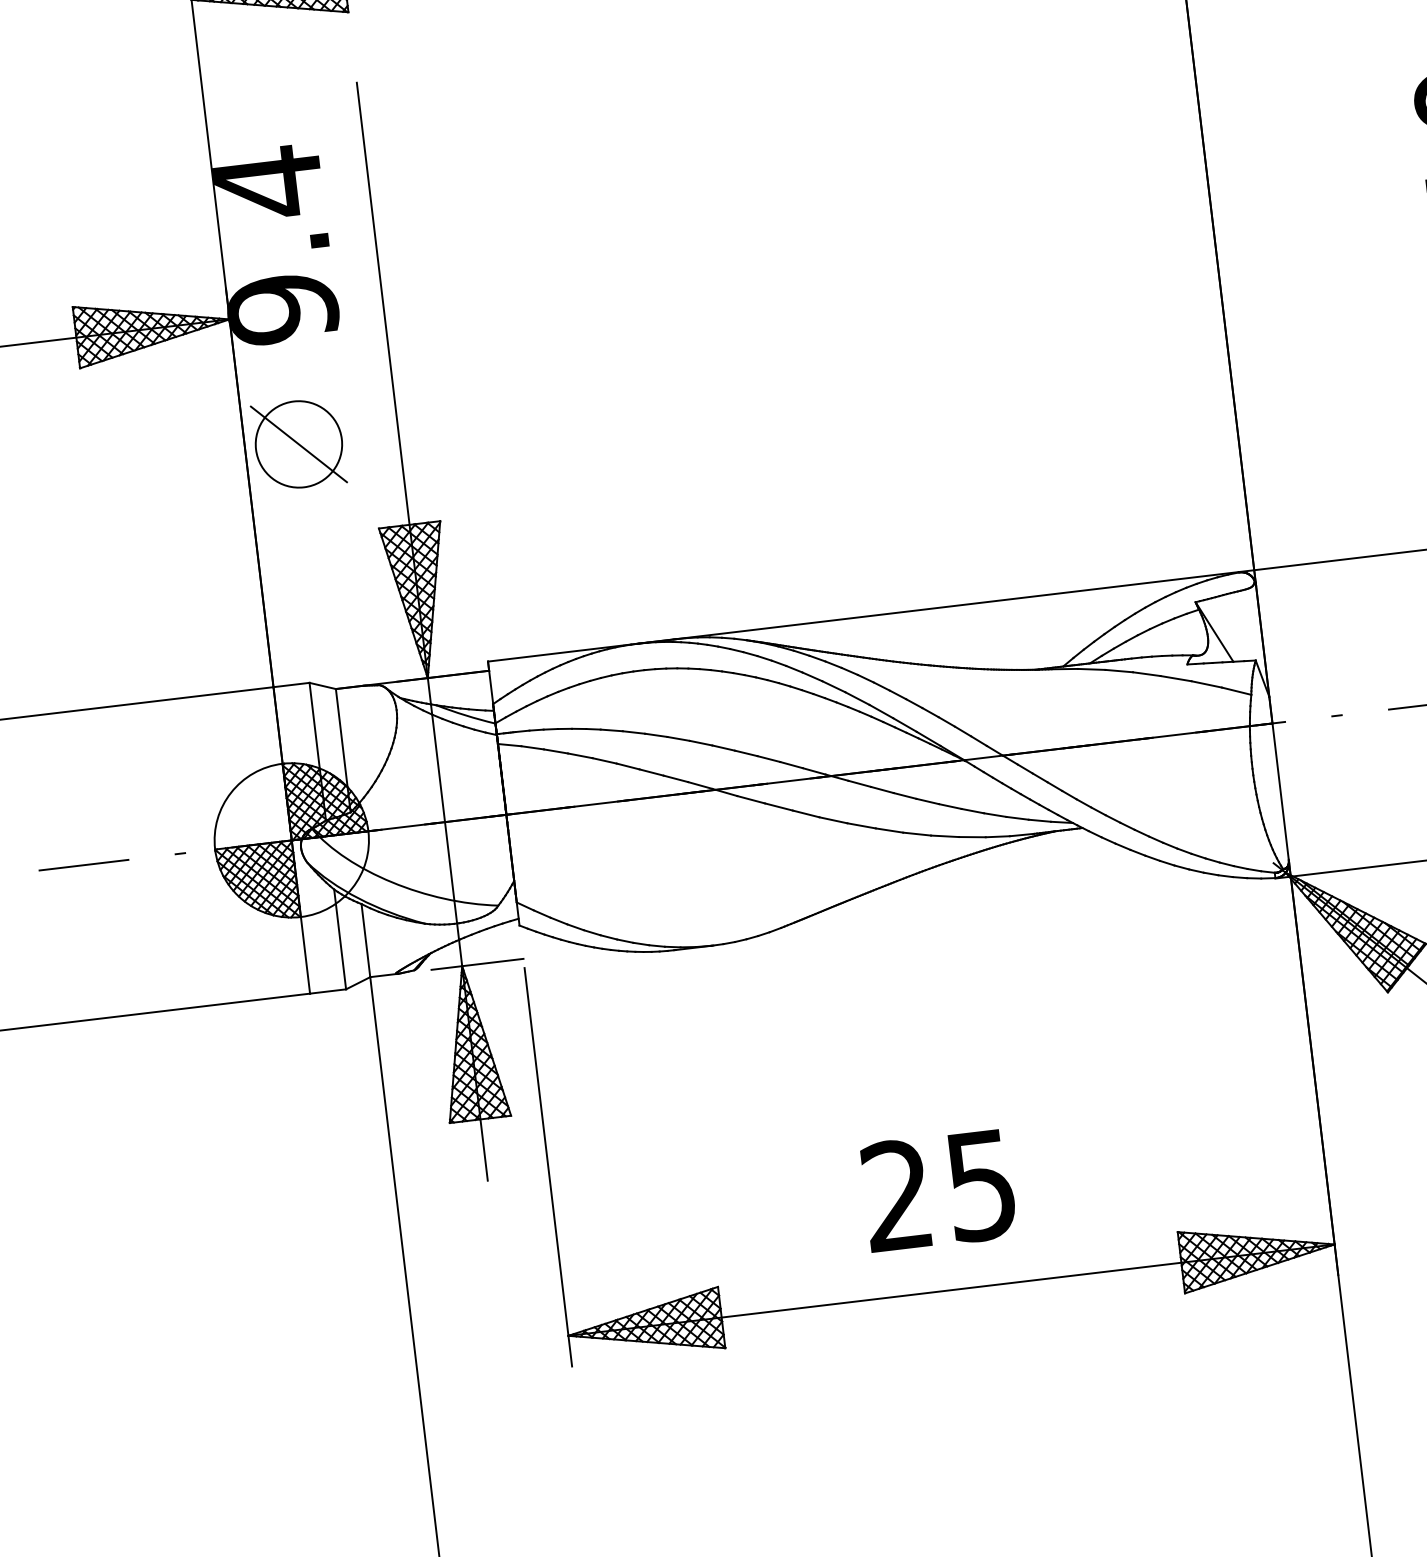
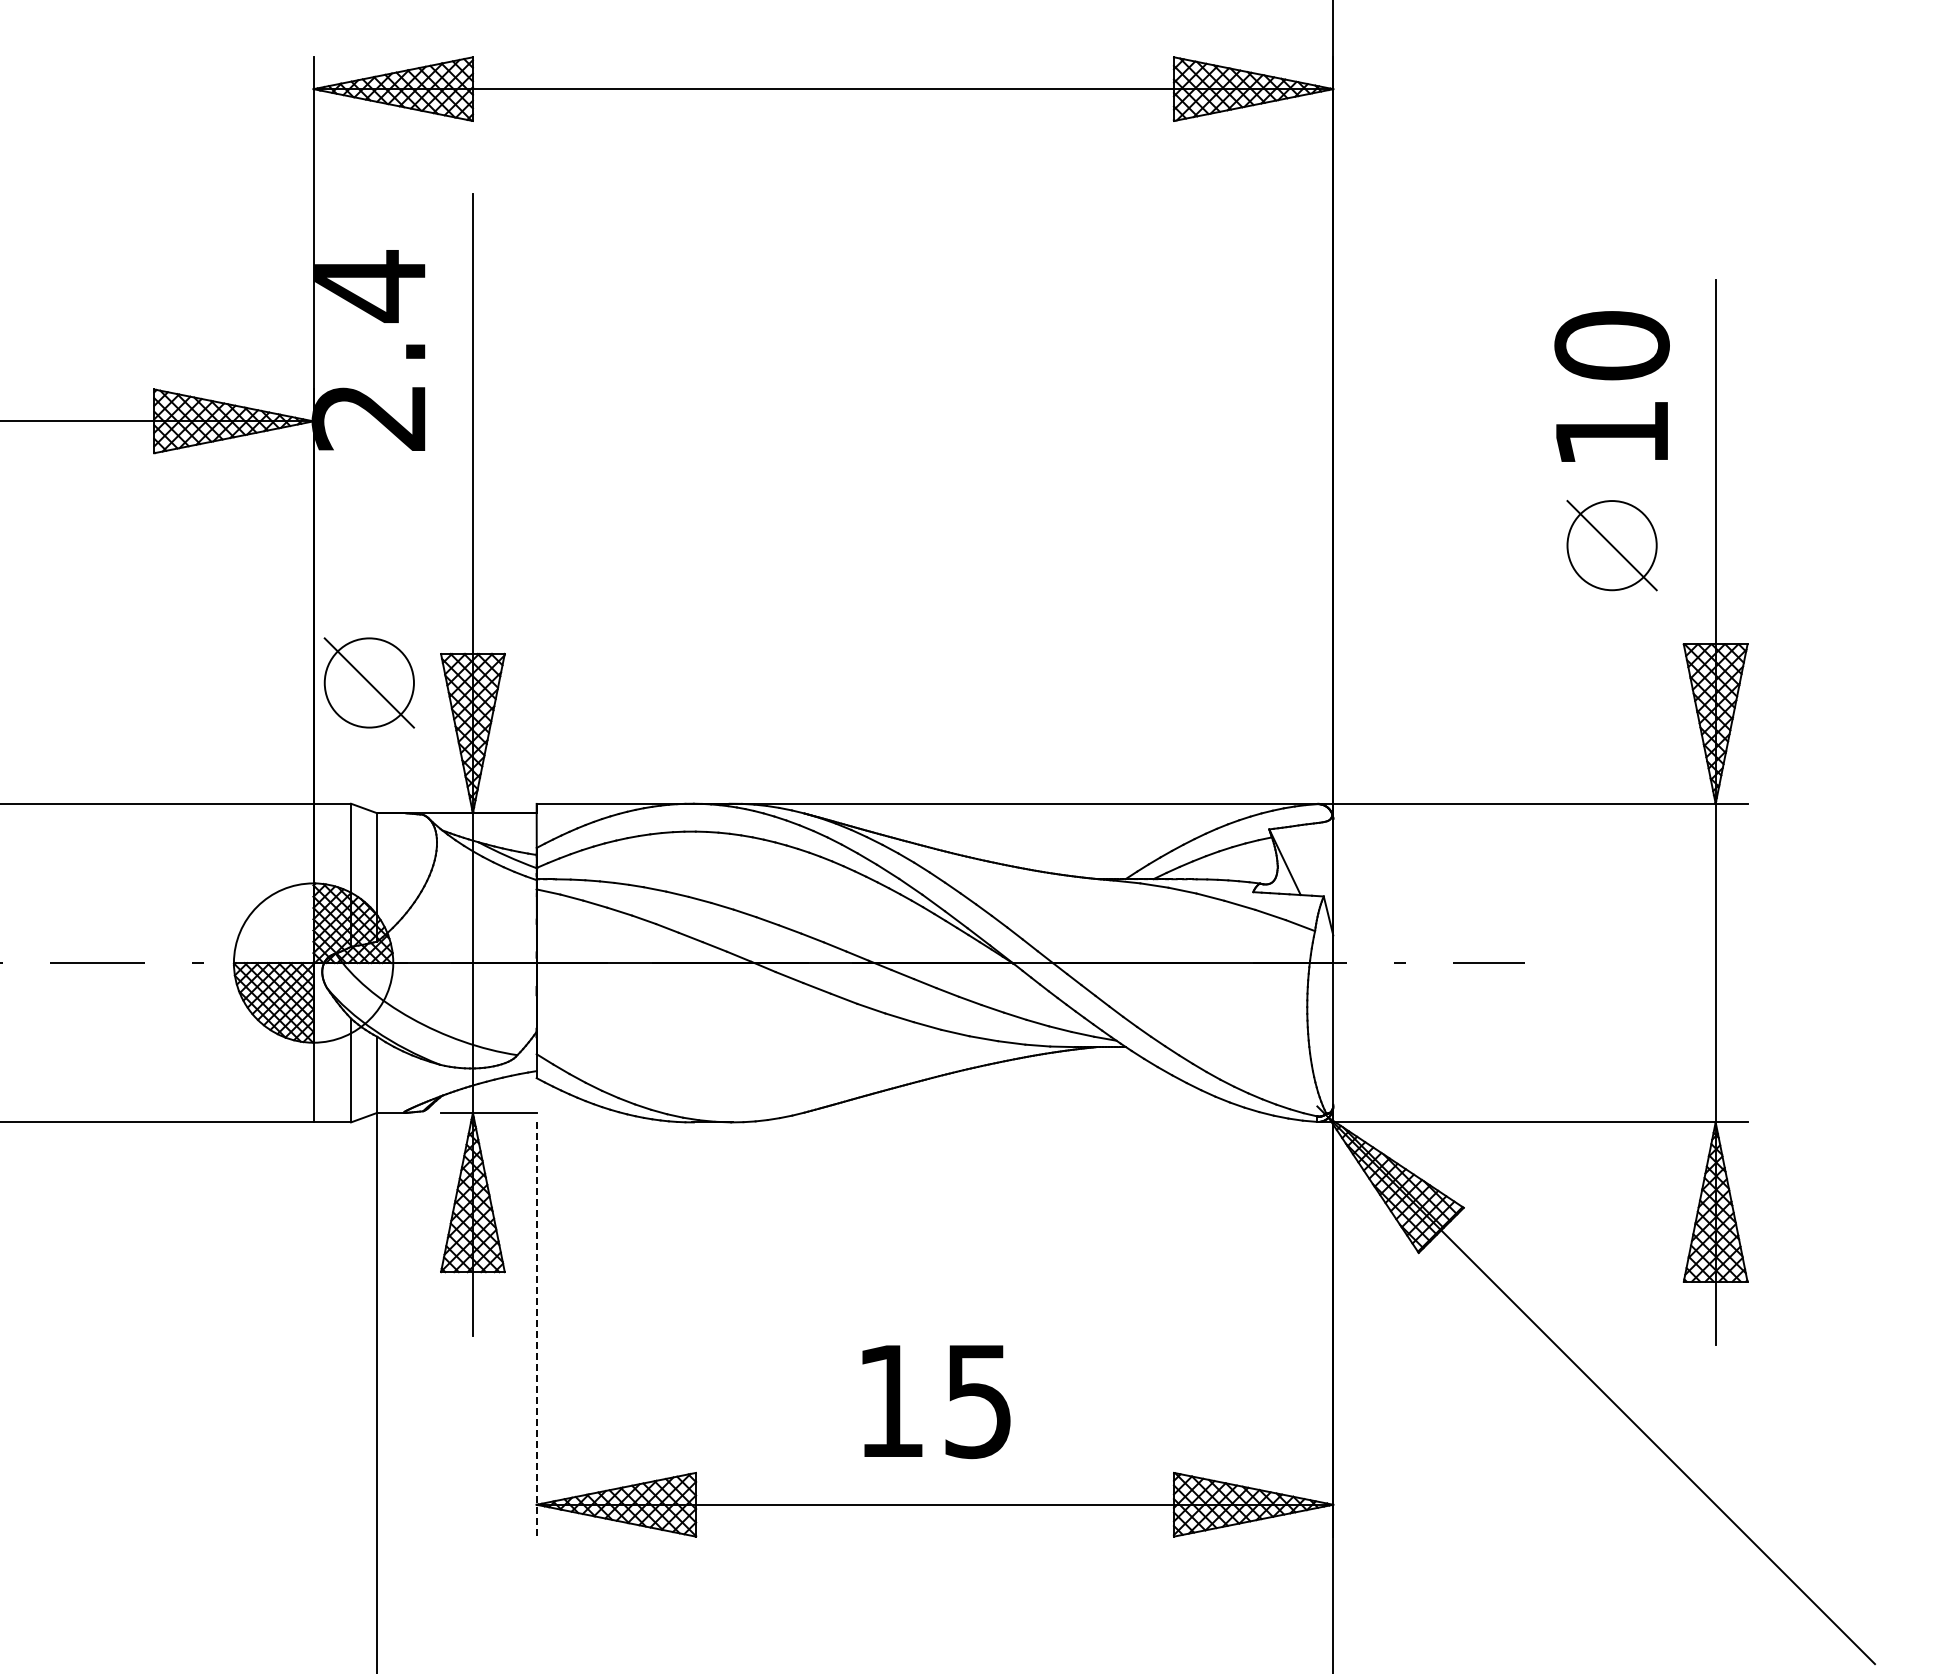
text: (282, 309) -> (369, 417), 9.4 -> 2.4
part: (299, 443) -> (369, 682), moved
line: (548, 1168) -> (536, 1330), solid -> dashed
text: (895, 1194) -> (889, 1399), 25 -> 15

